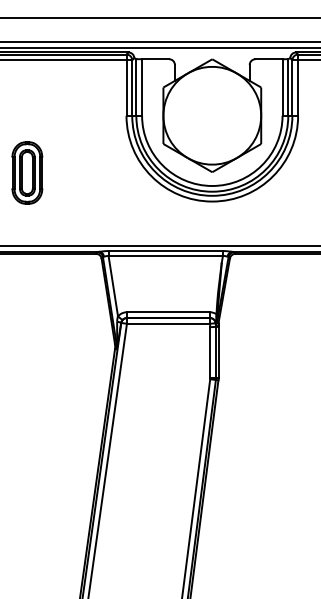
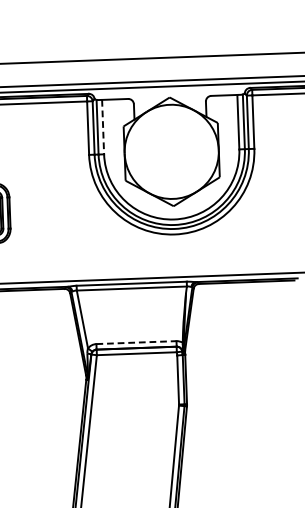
line: (142, 88) -> (103, 128), solid -> dashed
line: (168, 312) -> (136, 342), solid -> dashed

